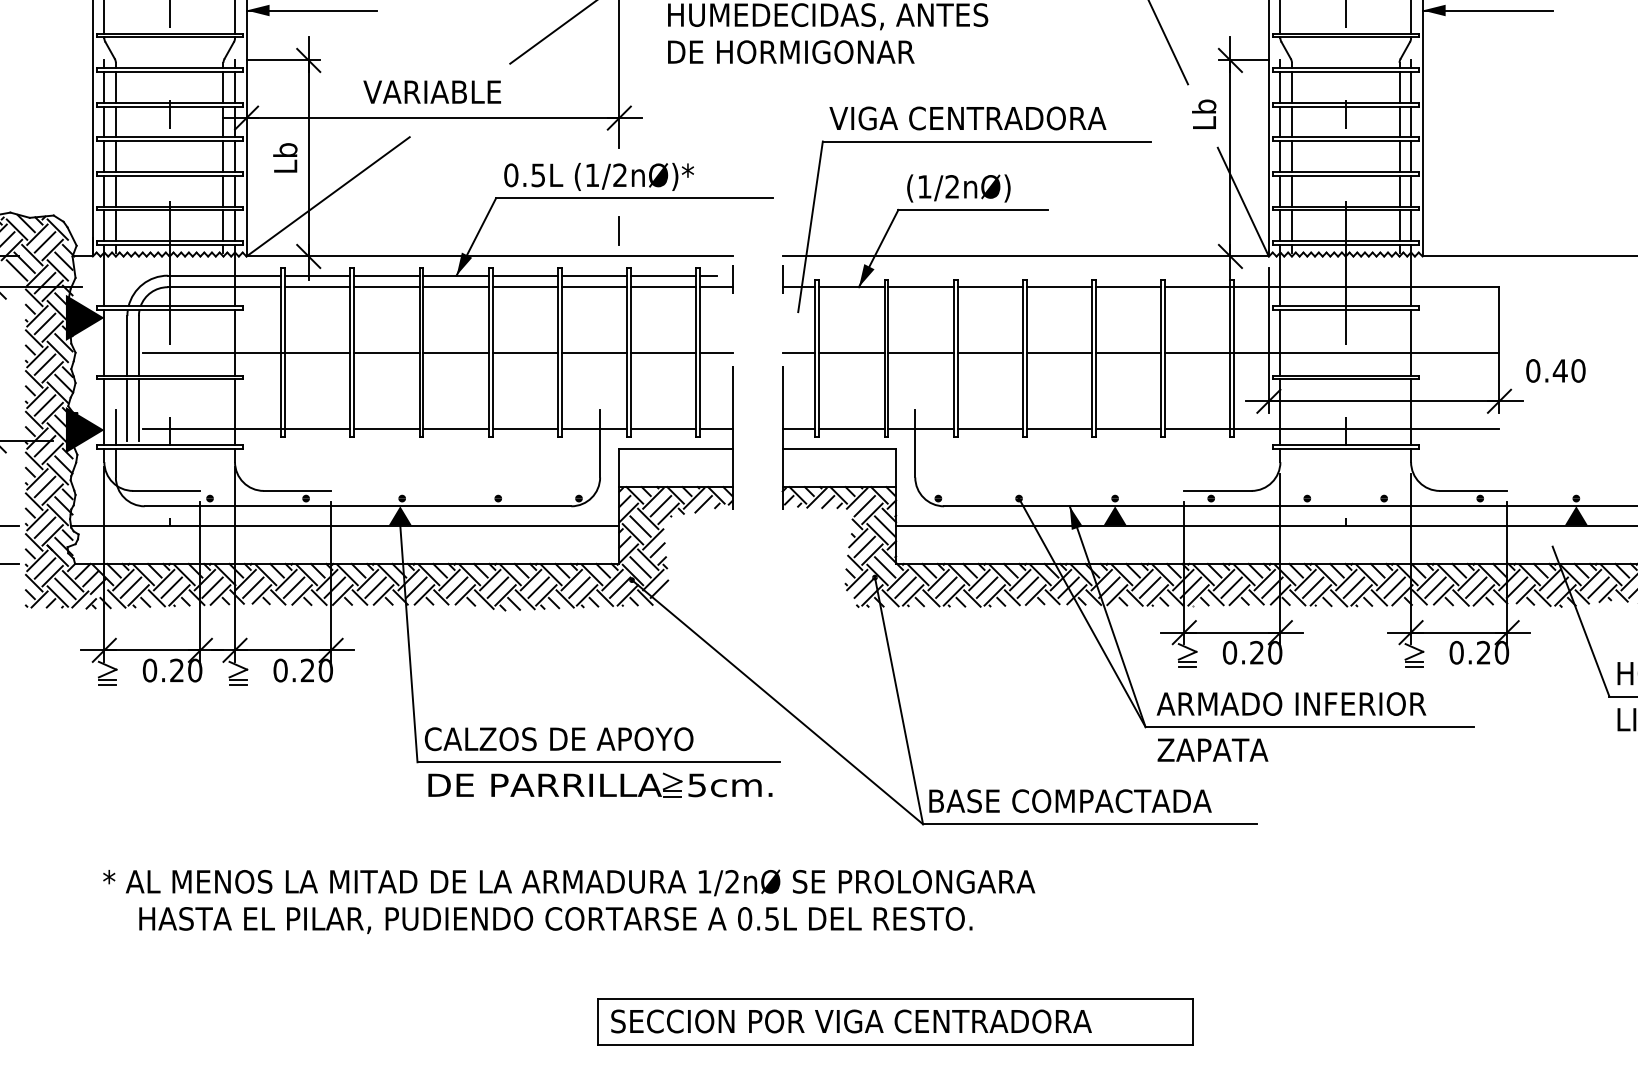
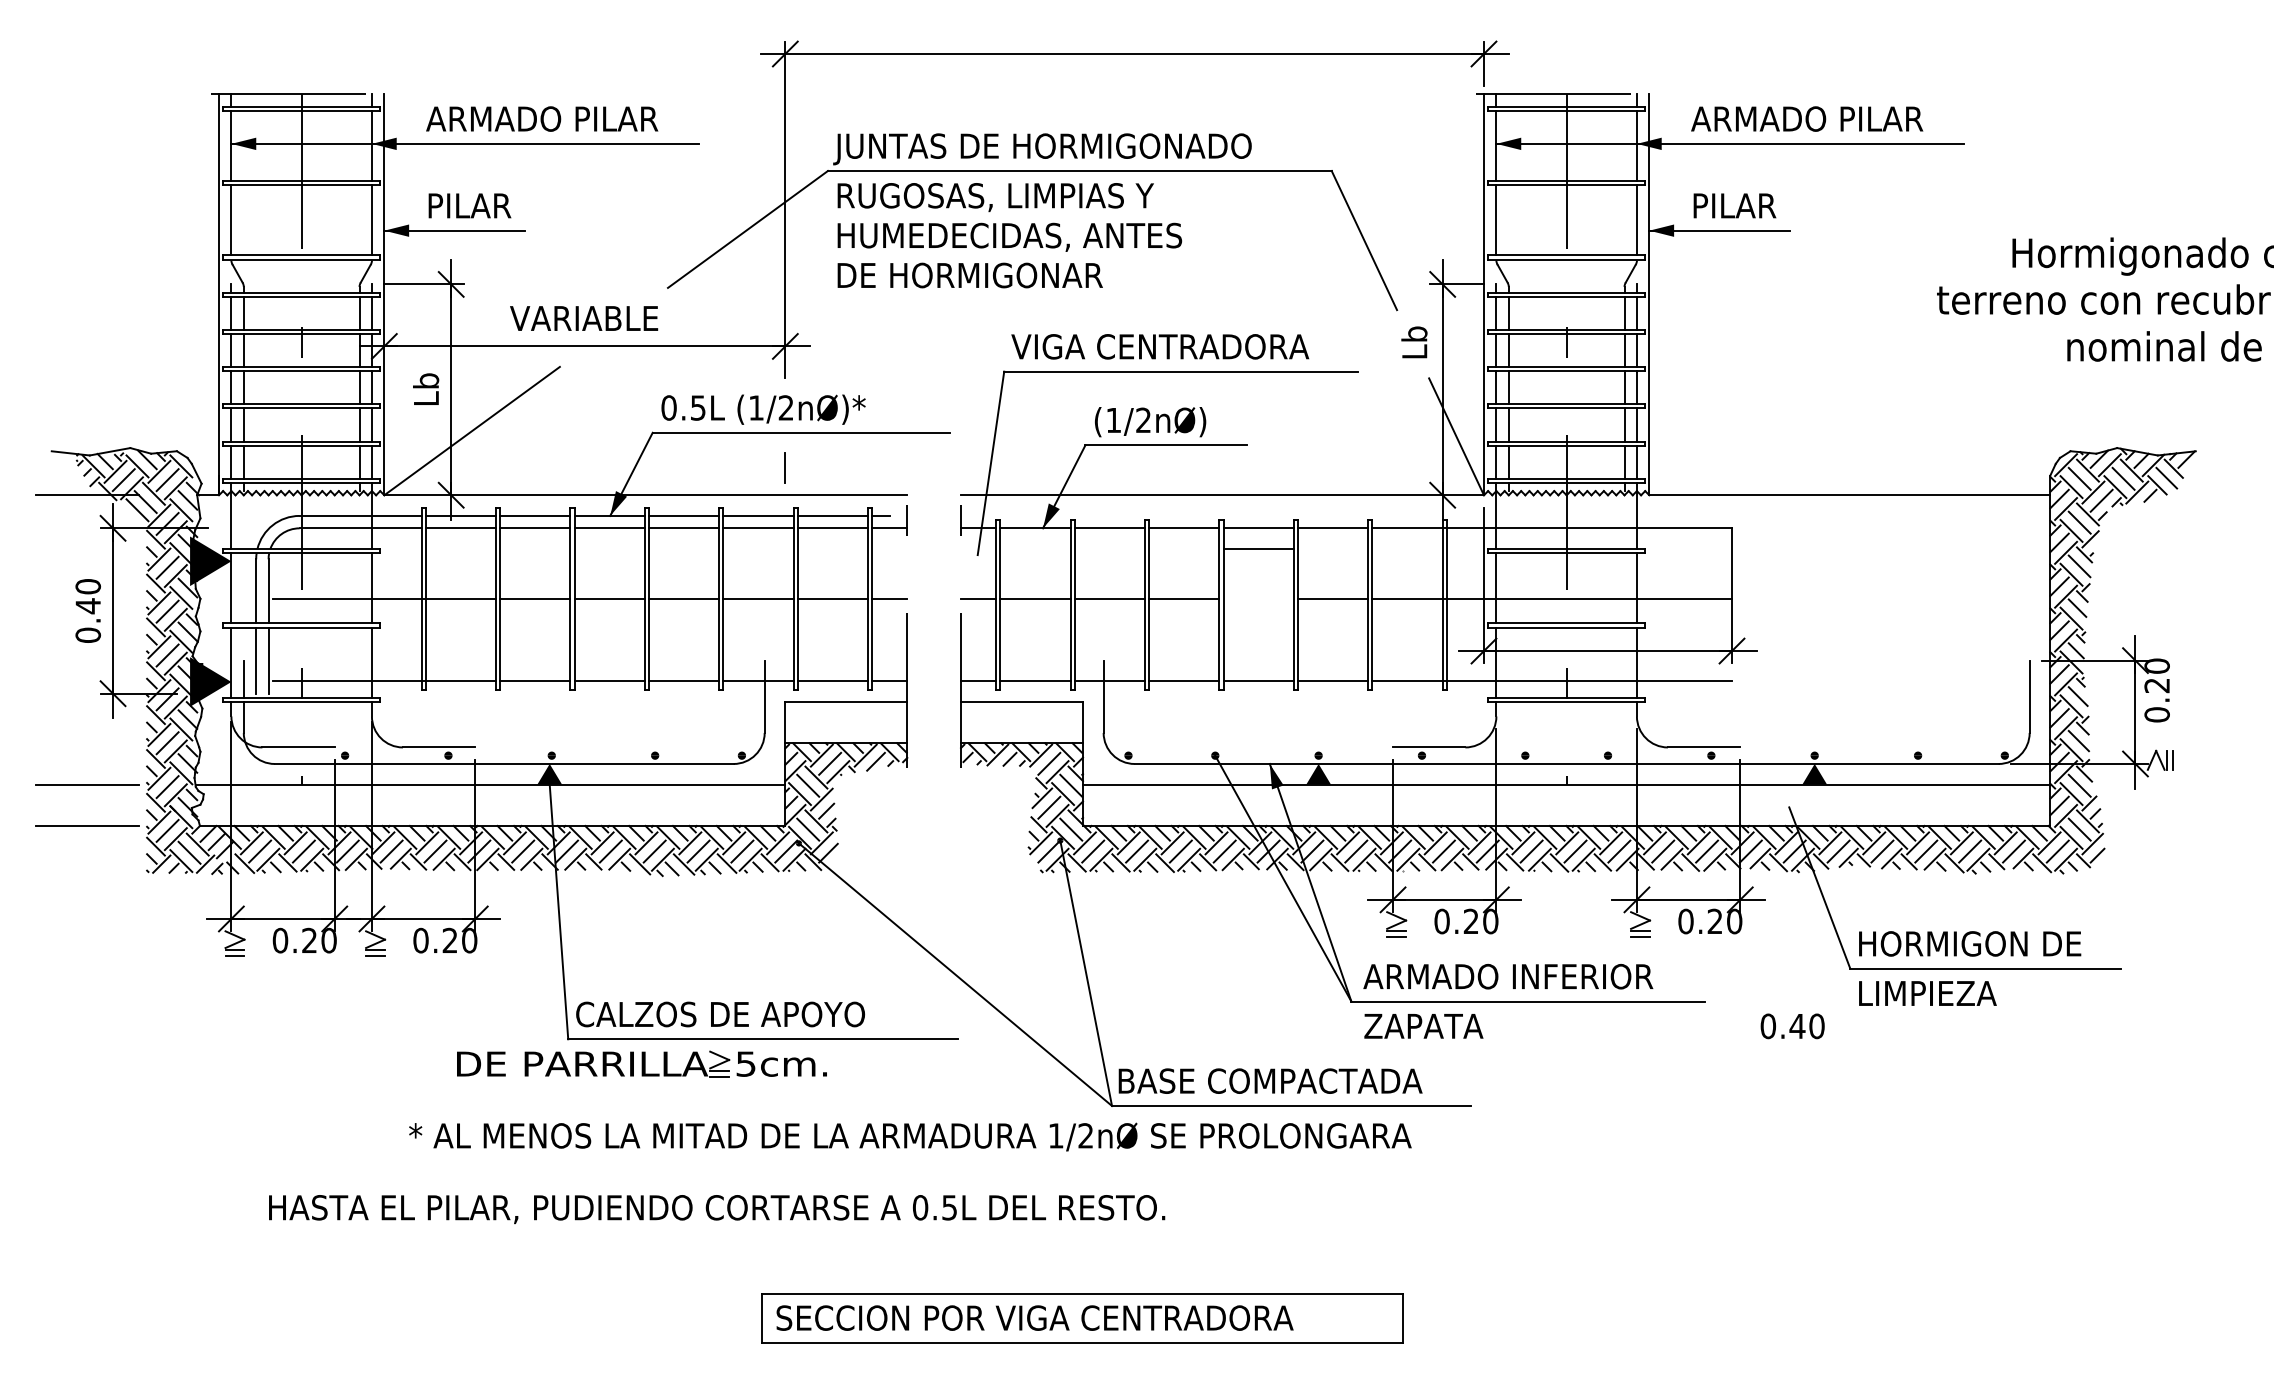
line: (1059, 352) -> (1258, 548), moved
text: (1555, 371) -> (1792, 1026), moved
part: (599, 784) -> (641, 1063), moved
text: (569, 882) -> (910, 1136), moved

